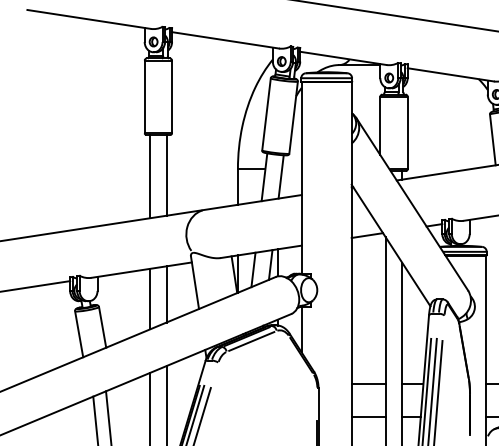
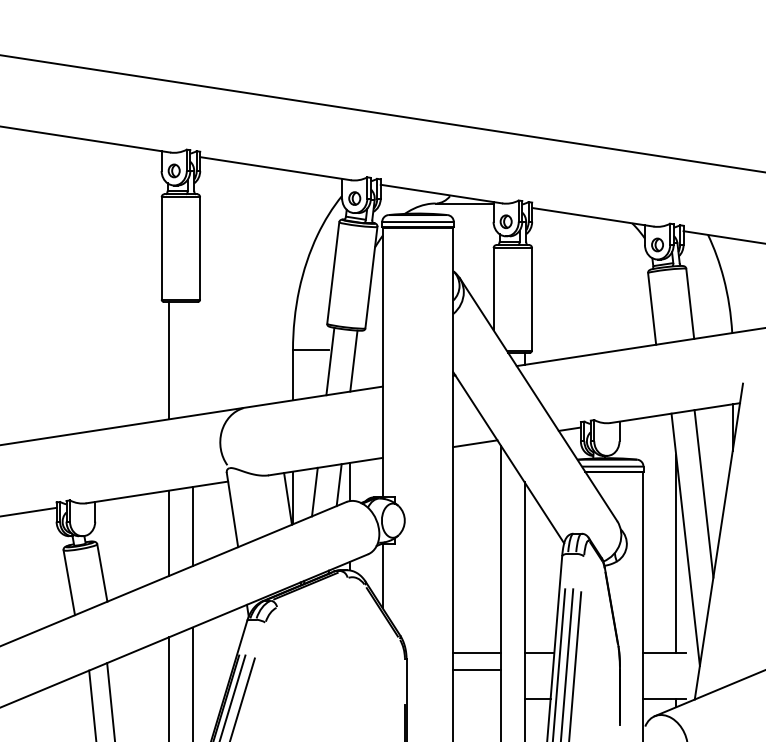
line: (166, 175) -> (192, 358), removed
line: (251, 341) -> (312, 592), removed
line: (368, 417) -> (477, 670), moved

